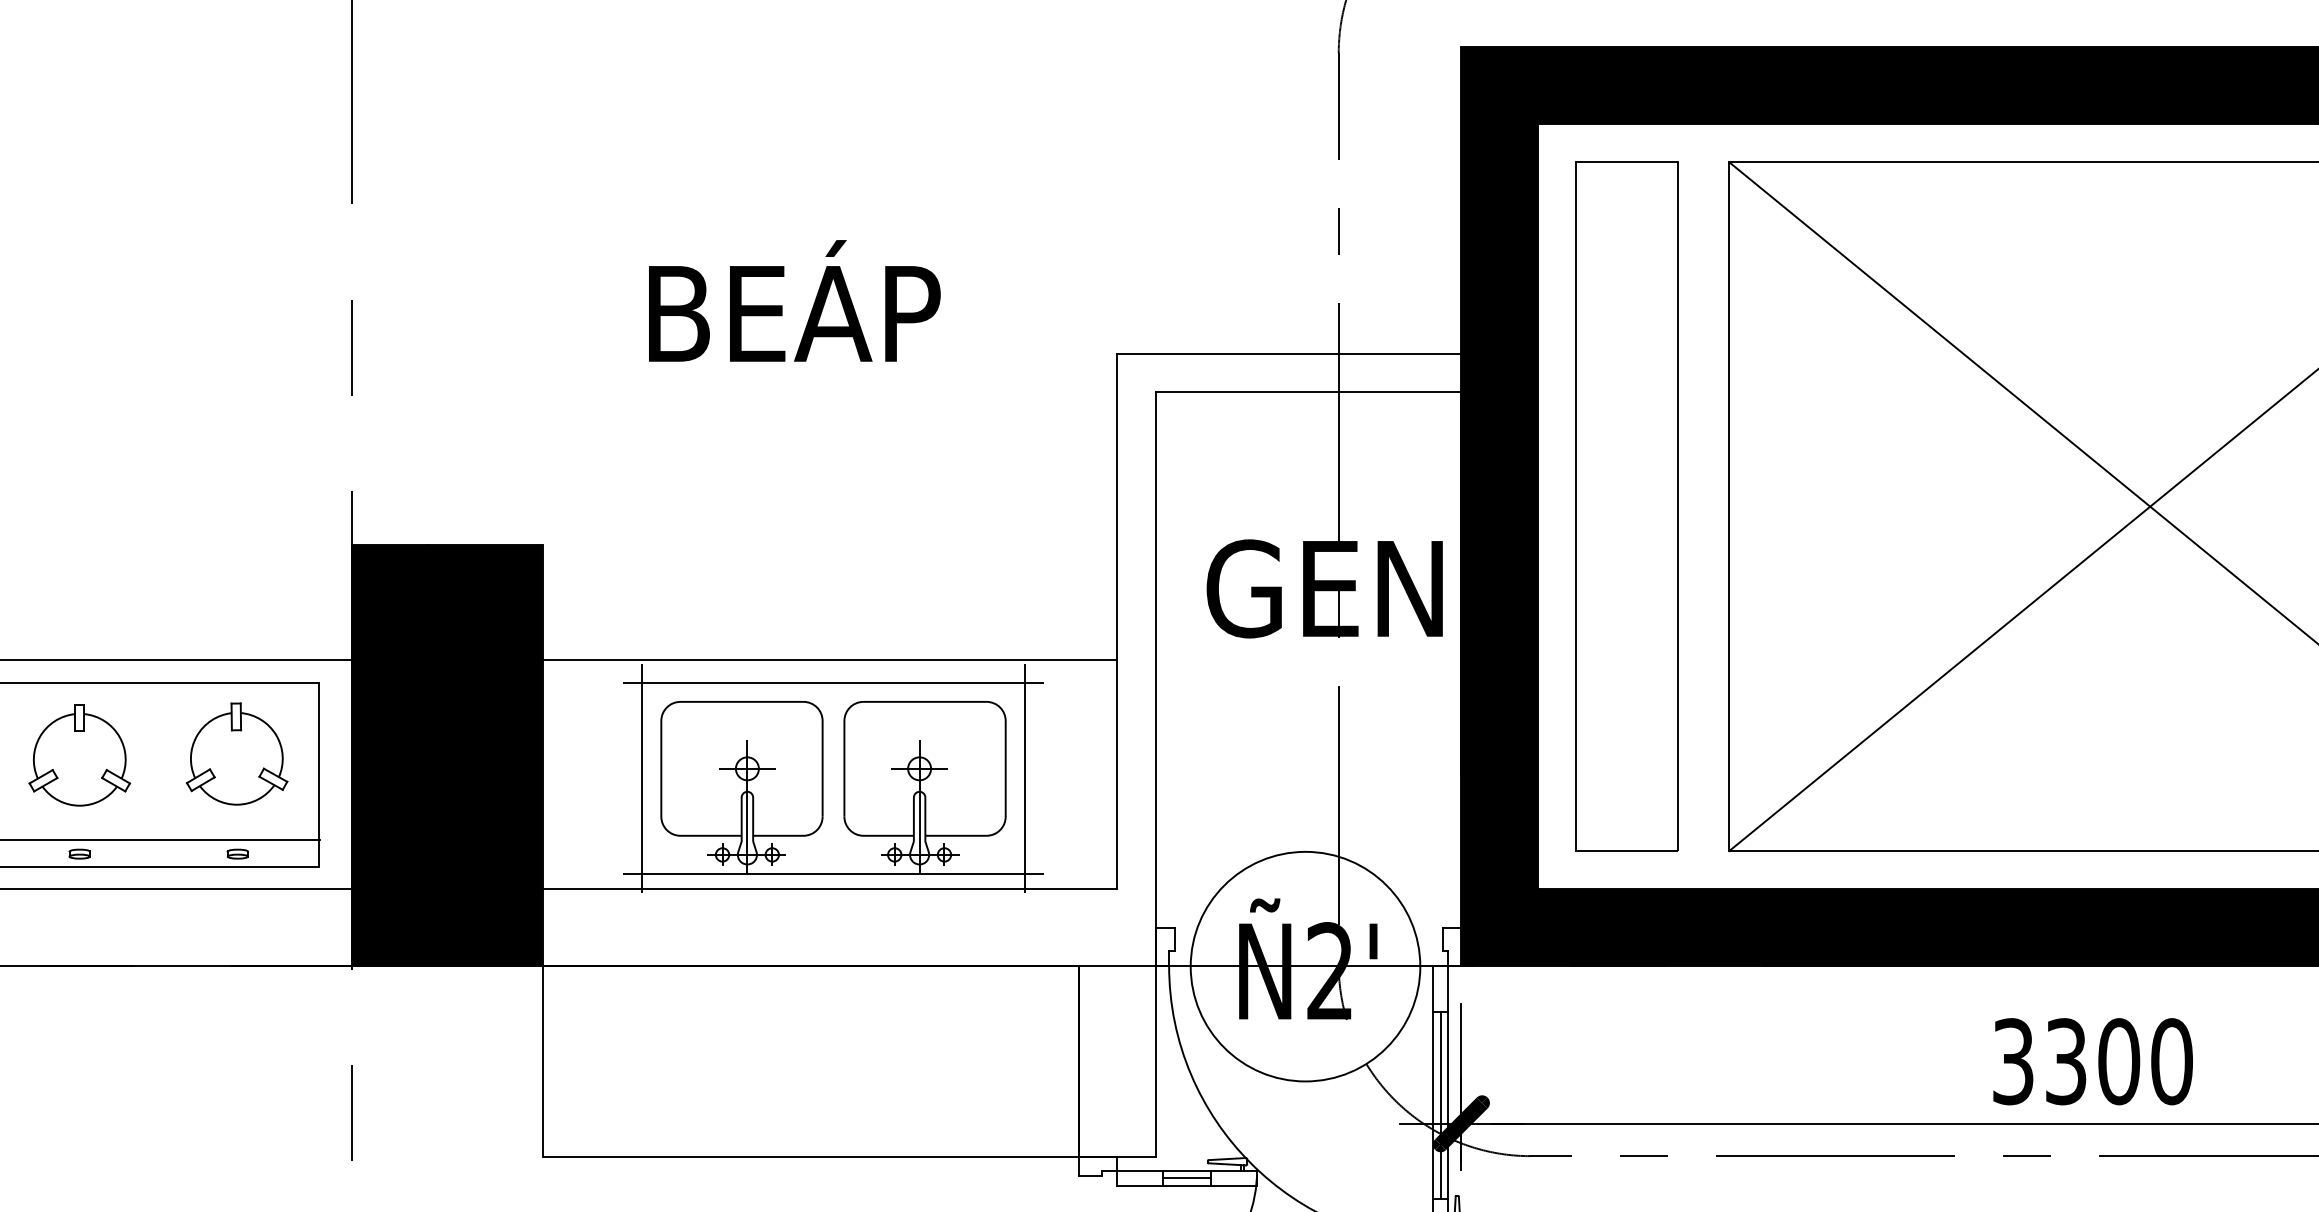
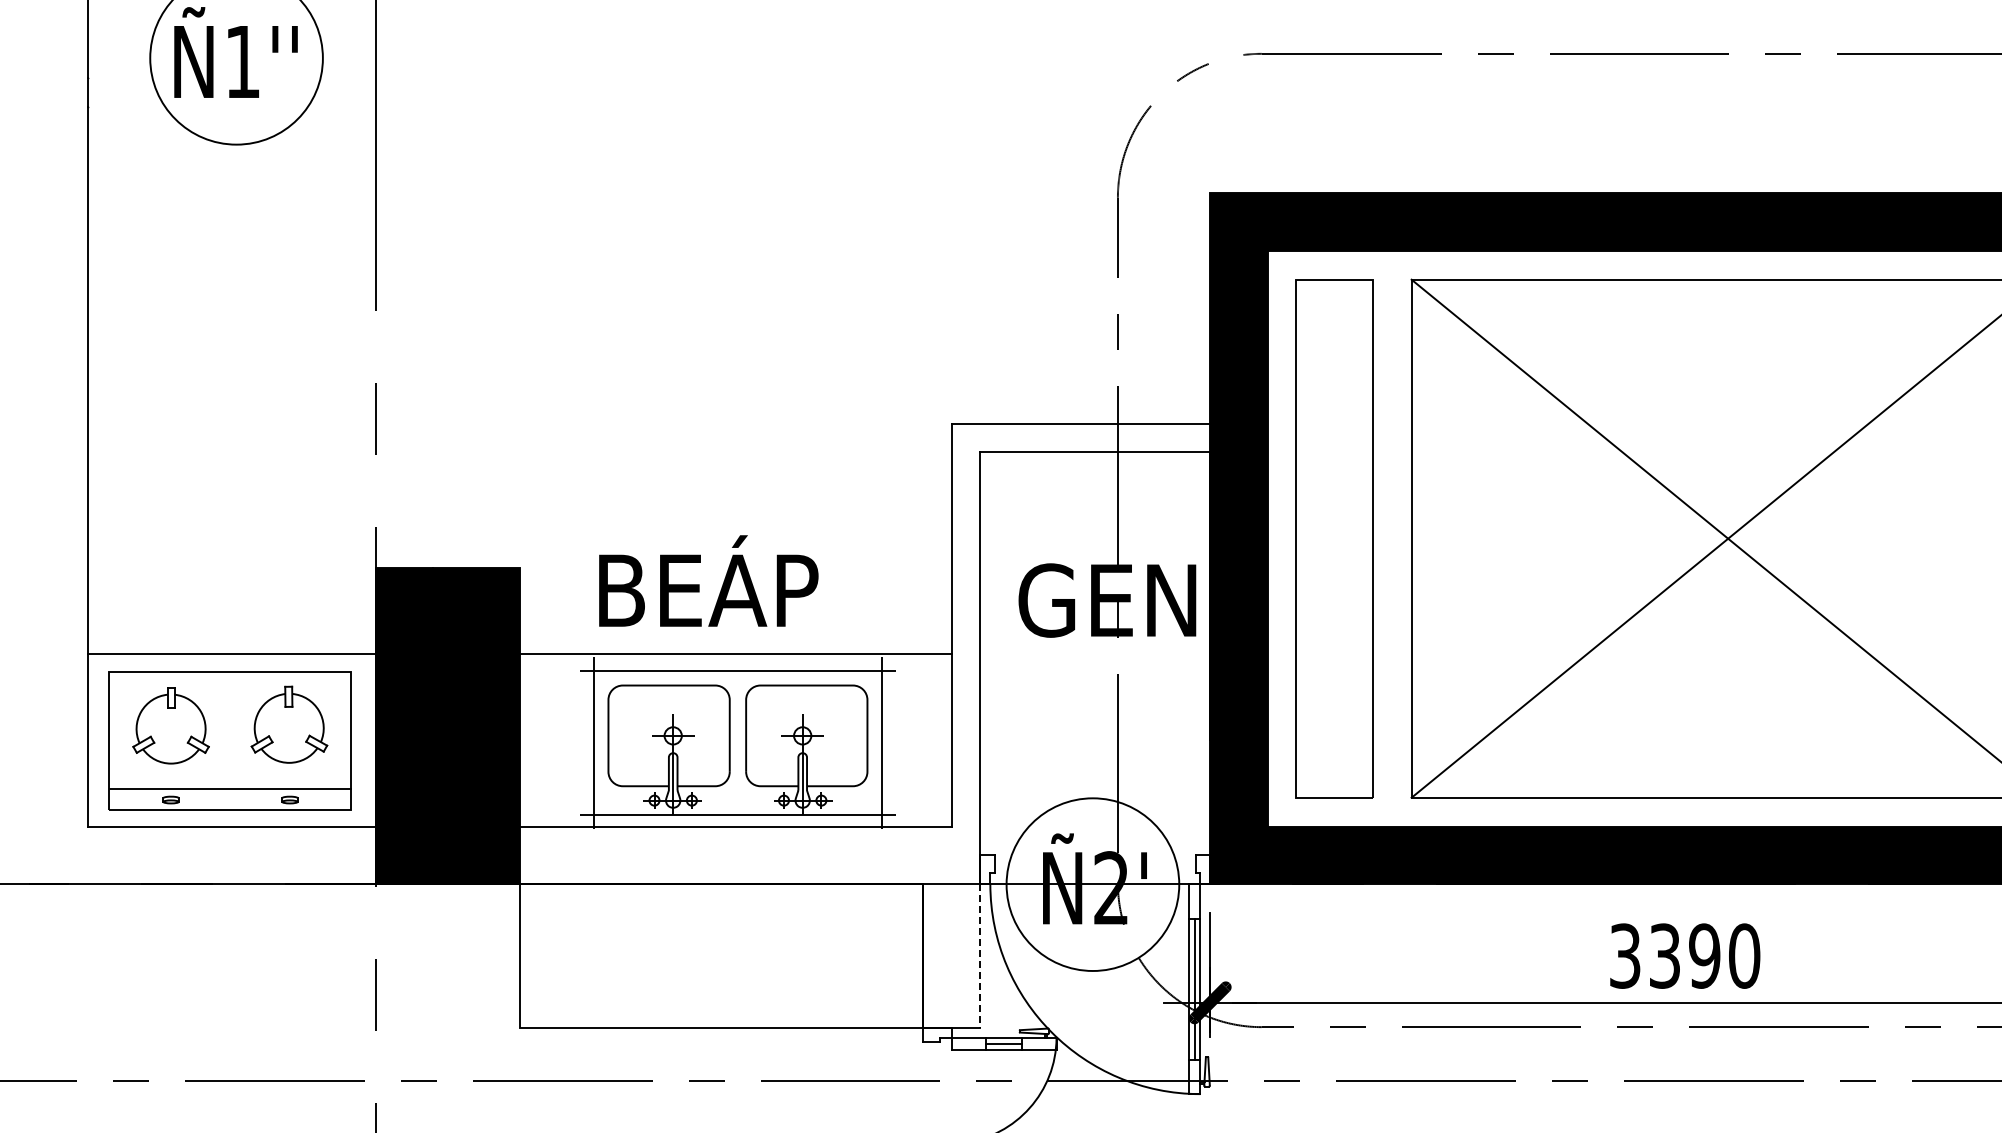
text: (794, 300) -> (708, 580), moved
text: (2118, 1060) -> (1704, 955), 3300 -> 3390
line: (1156, 1062) -> (980, 956), solid -> dashed

